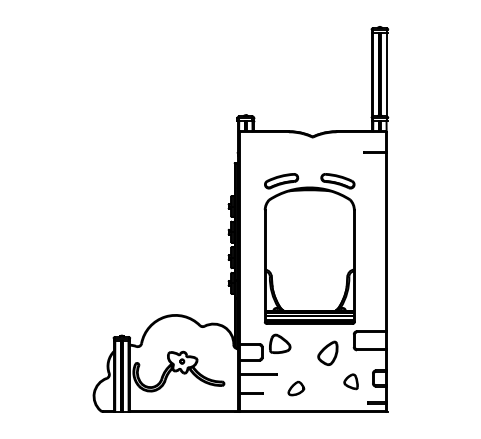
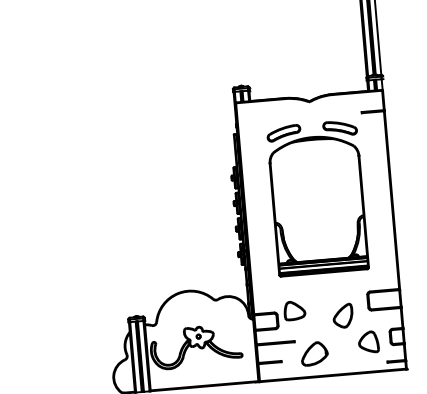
part: (309, 248) -> (317, 197), moved
part: (350, 381) -> (368, 342), size x1.43
part: (296, 388) -> (314, 353), size x1.67

